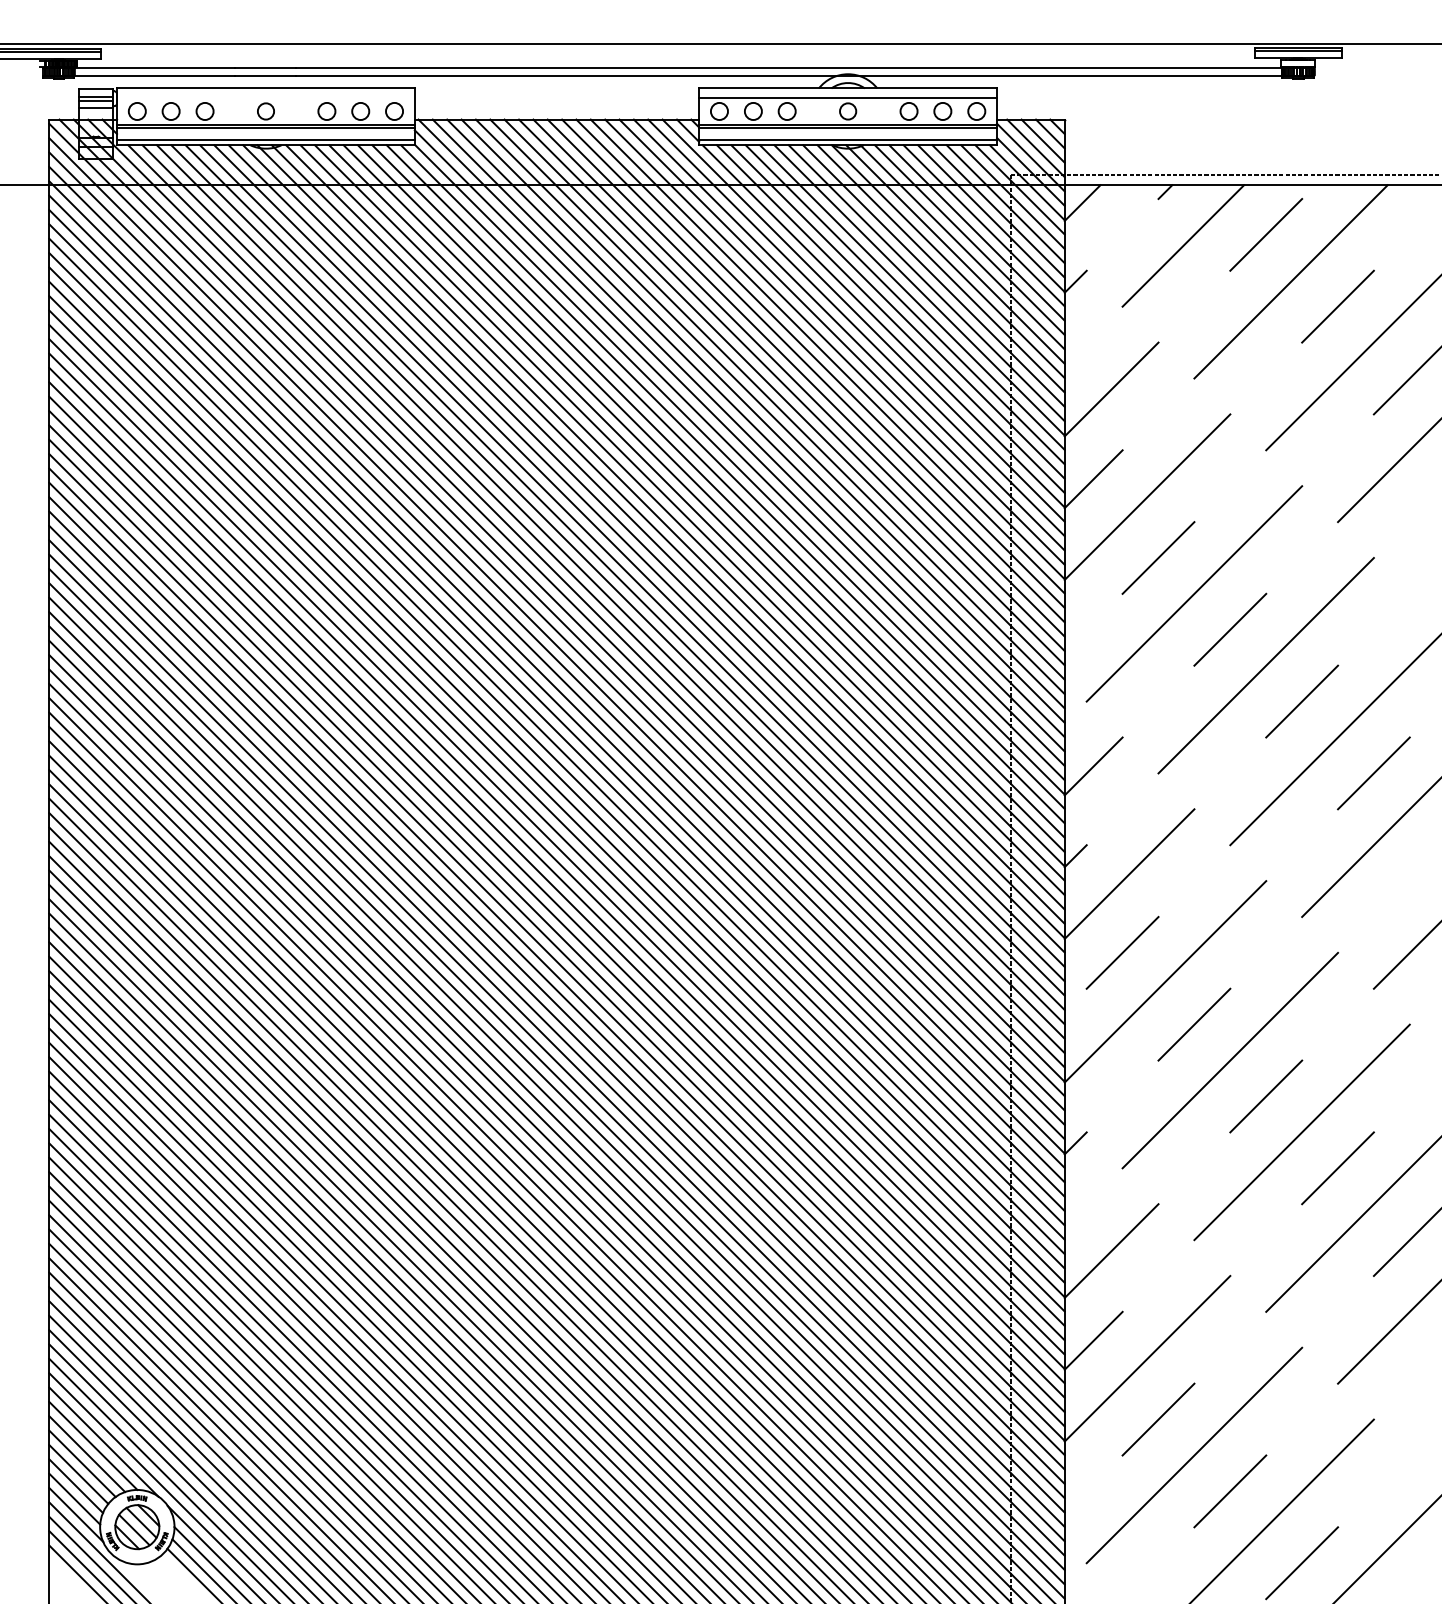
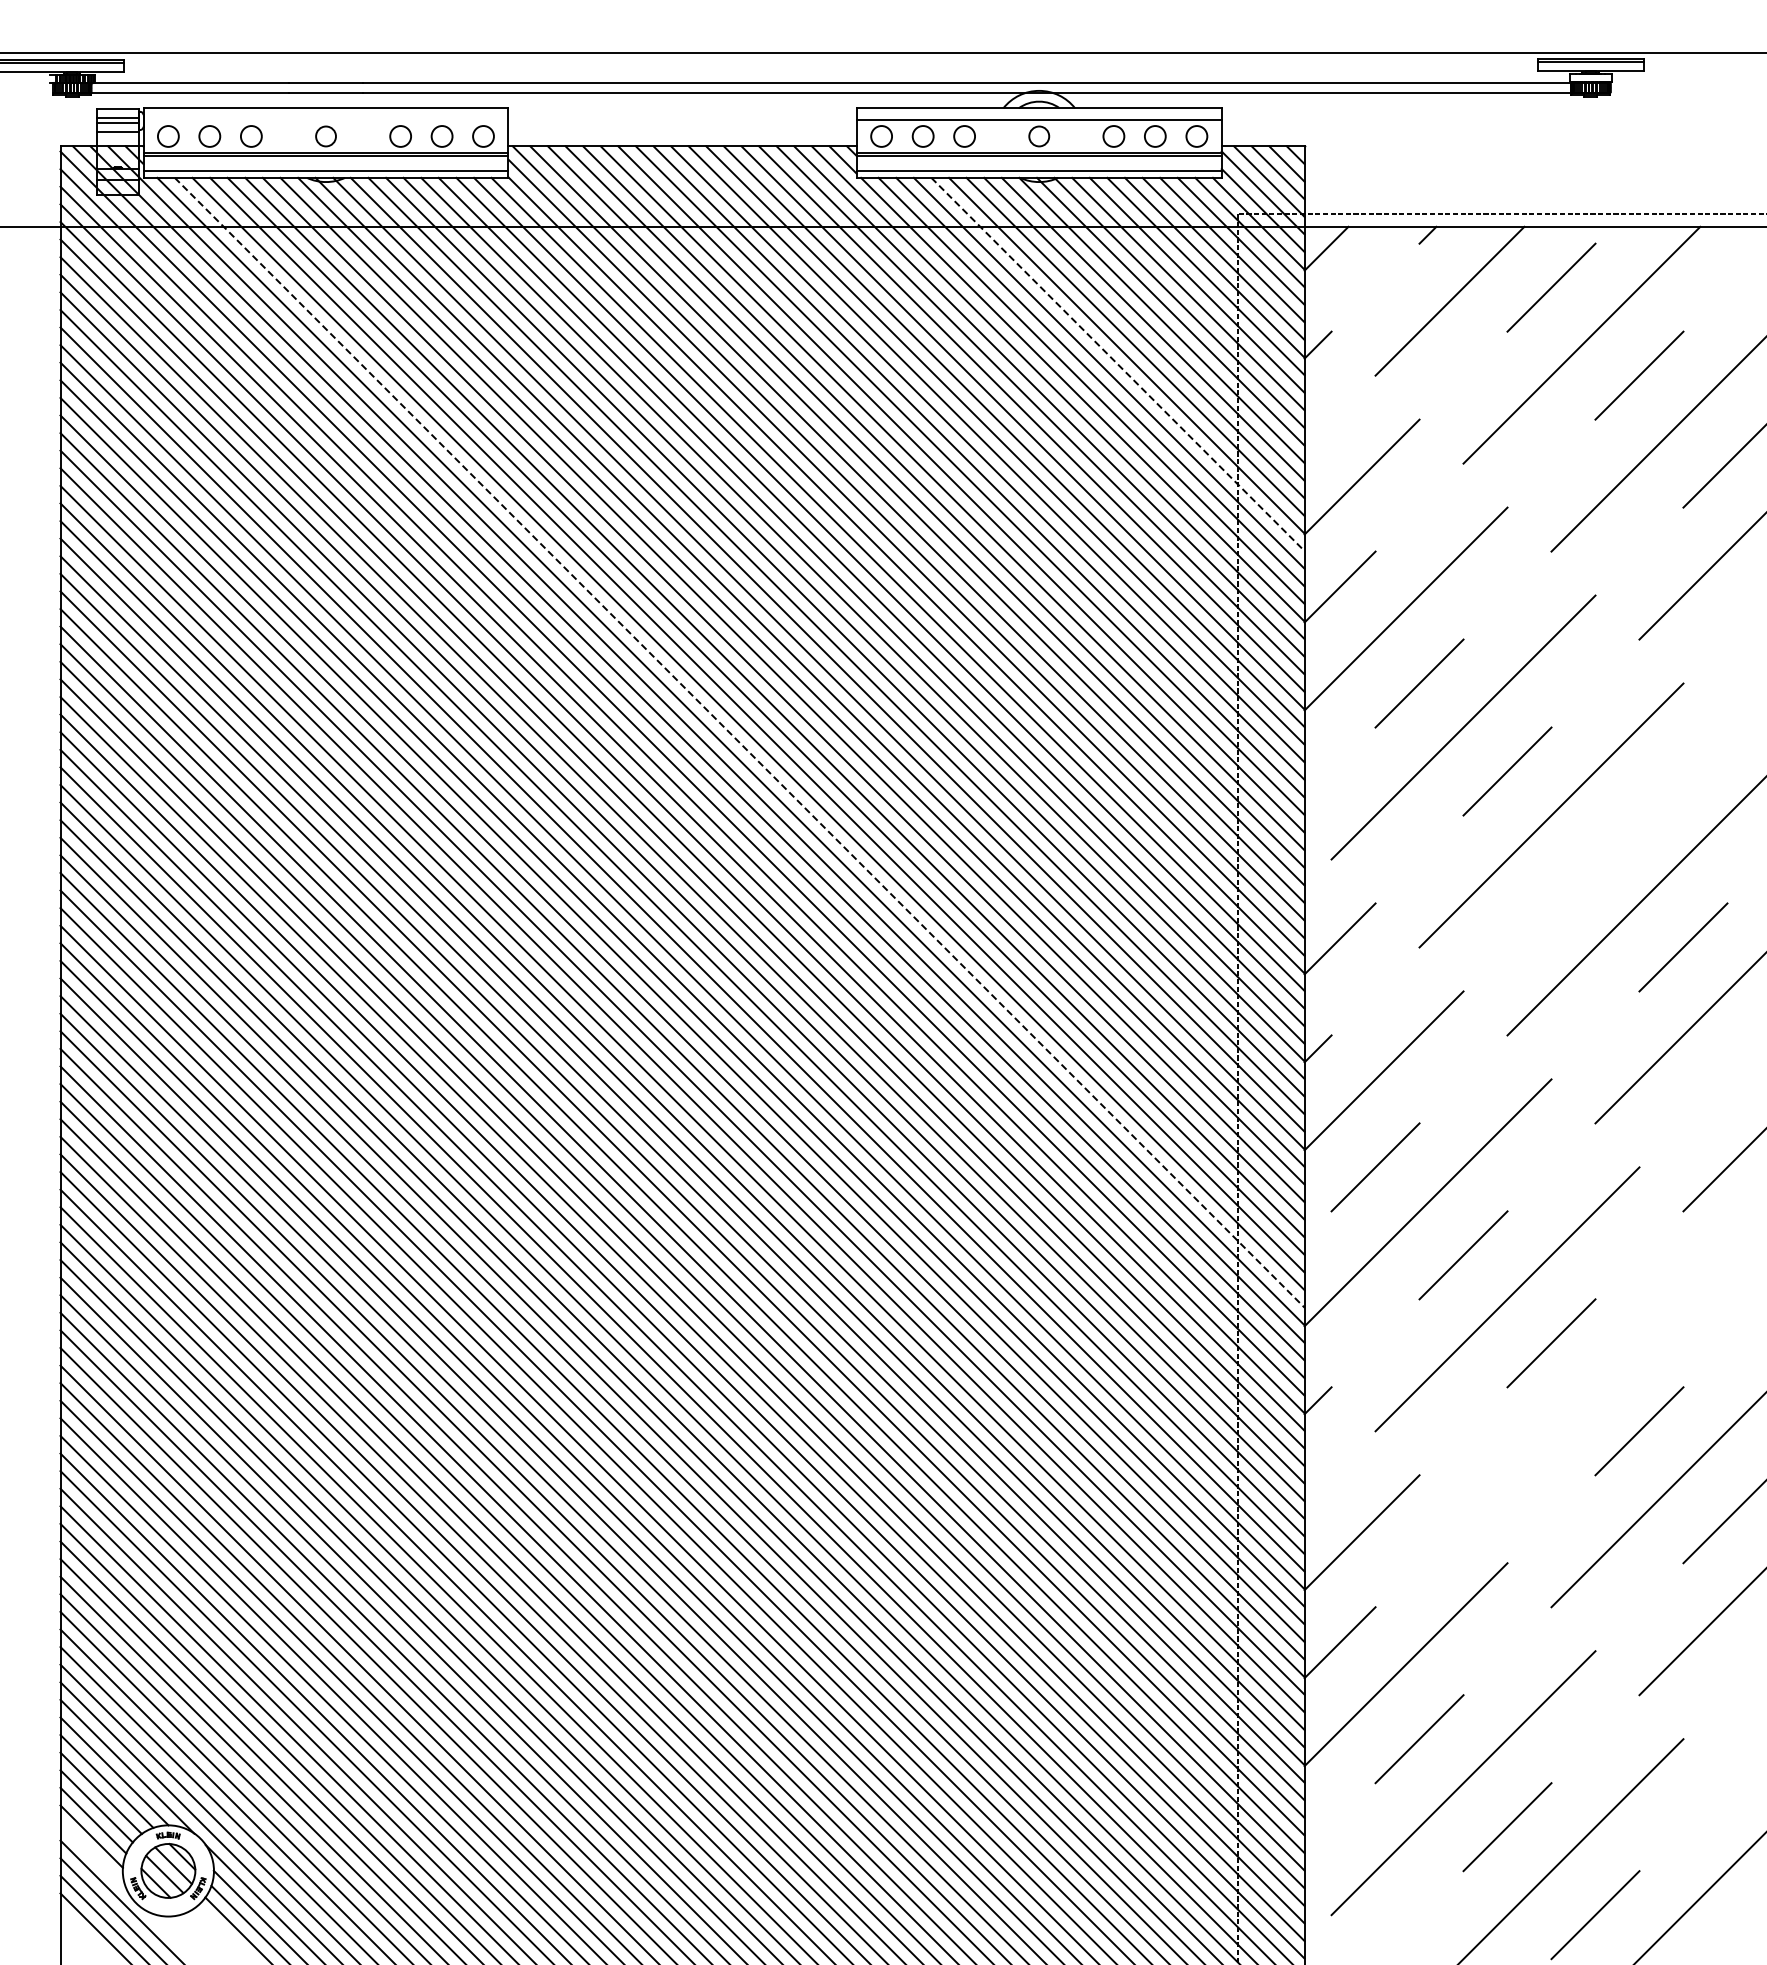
line: (912, 297) -> (1118, 364), solid -> dashed
line: (603, 606) -> (739, 742), solid -> dashed
line: (1302, 701) -> (1595, 859), removed
line: (1302, 1132) -> (1595, 1387), removed
line: (76, 1514) -> (93, 1855), removed

